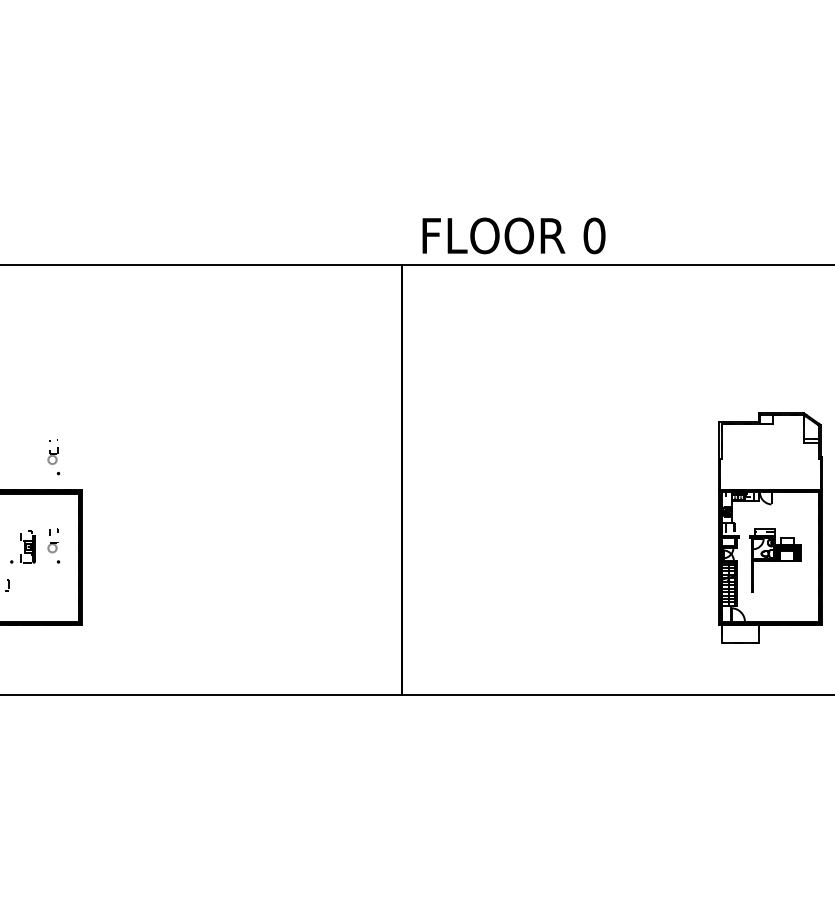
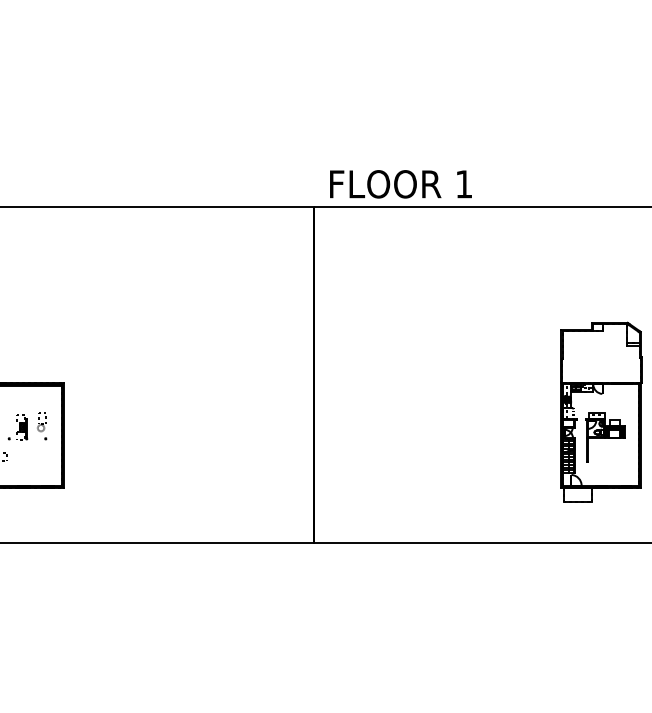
text: (593, 236) -> (463, 184), 0 -> 1
part: (54, 457) -> (42, 357), removed

